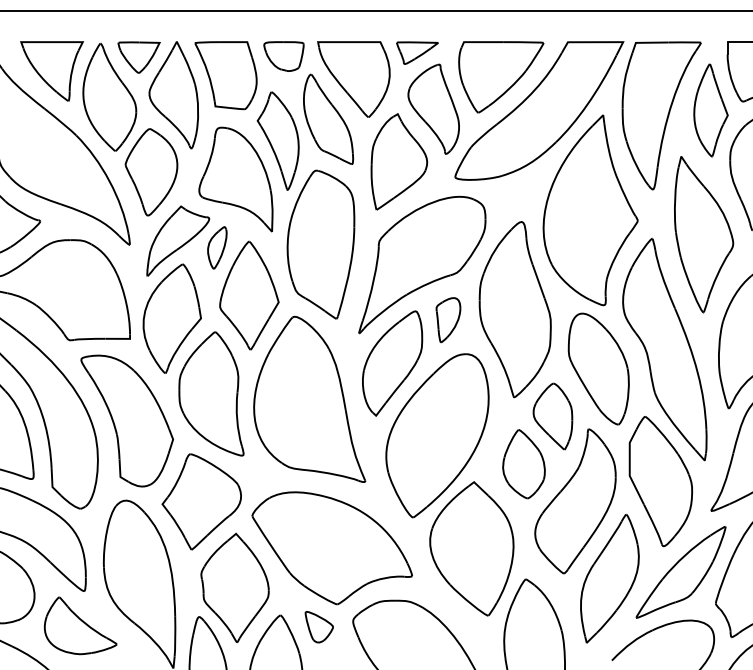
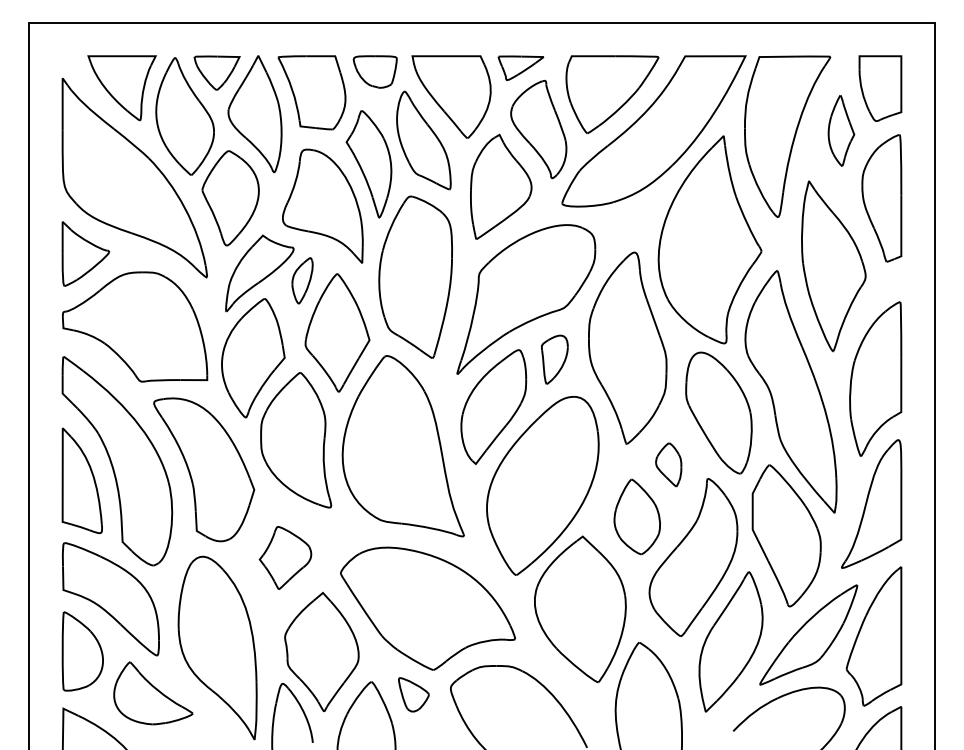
part: (711, 110) -> (841, 130), size x0.7
part: (552, 416) -> (668, 464), size x0.6
part: (201, 501) -> (285, 557), size x0.6

